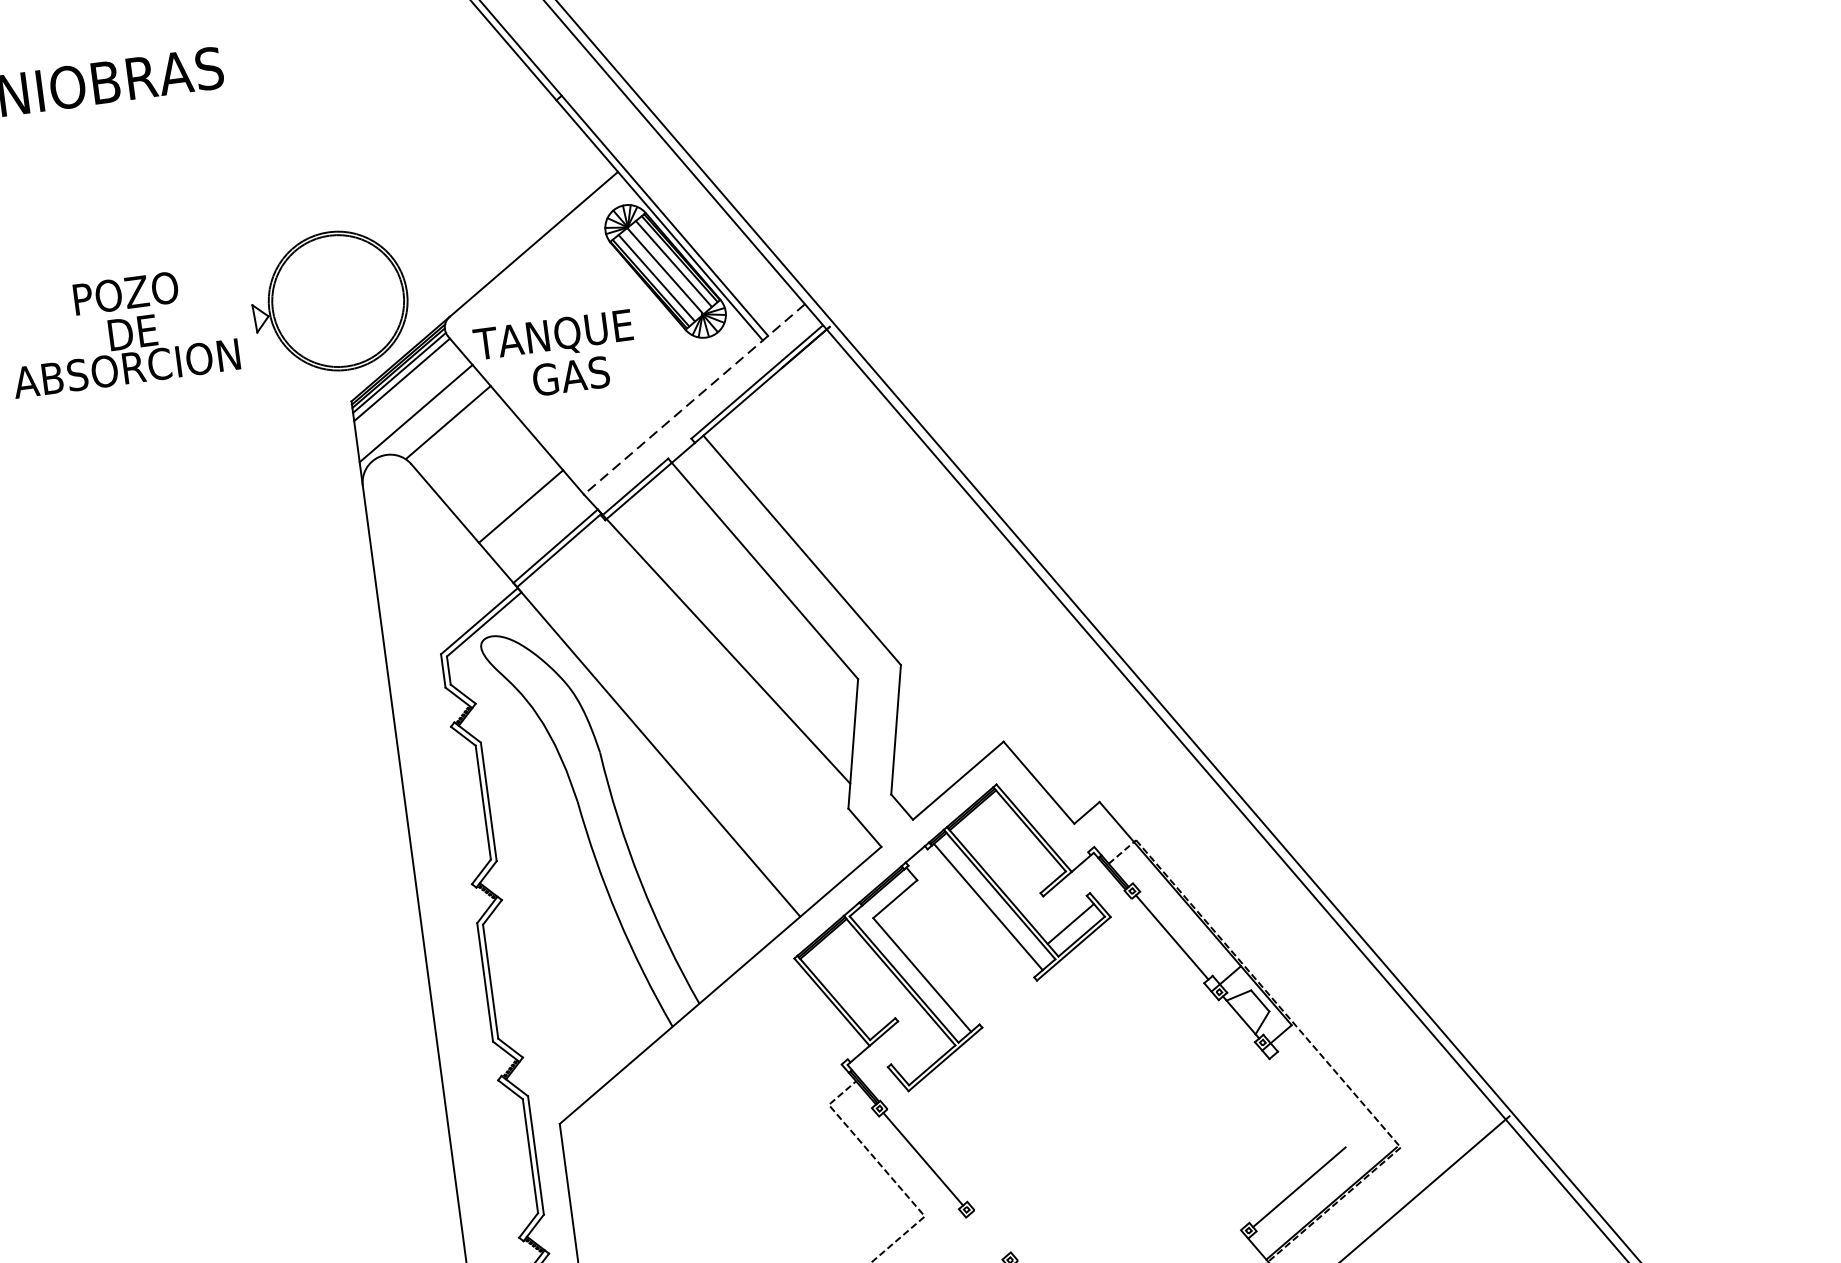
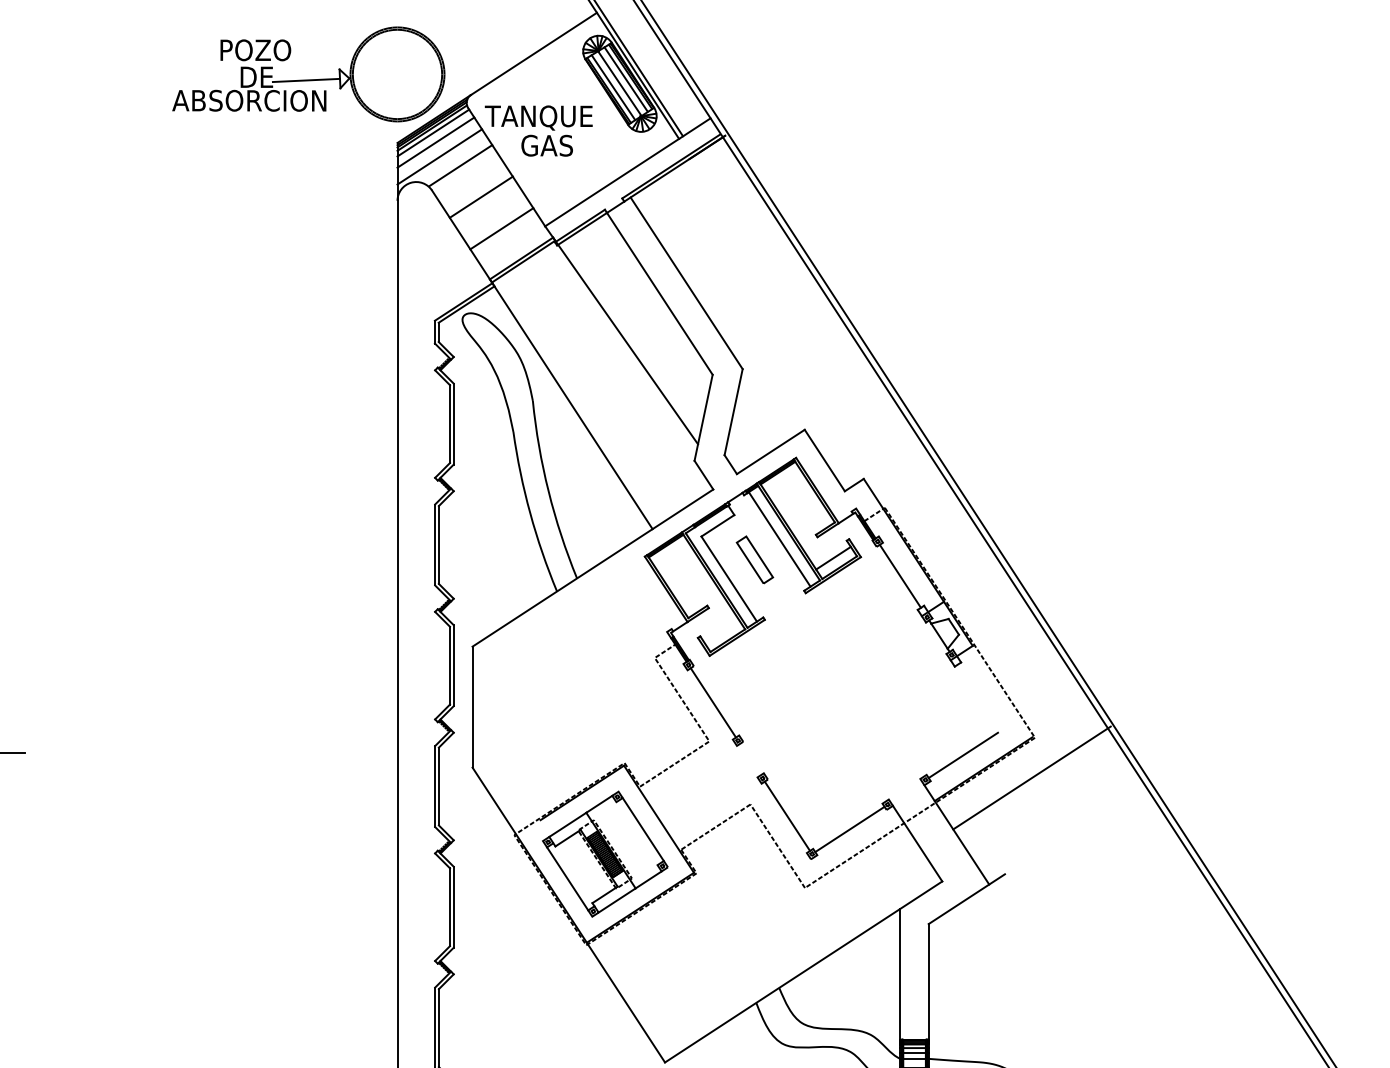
line: (206, 327) -> (306, 80), added
line: (407, 393) -> (435, 142), added
line: (693, 399) -> (627, 172), dashed -> solid
line: (483, 463) -> (480, 196), added
part: (955, 941) -> (754, 559), added

